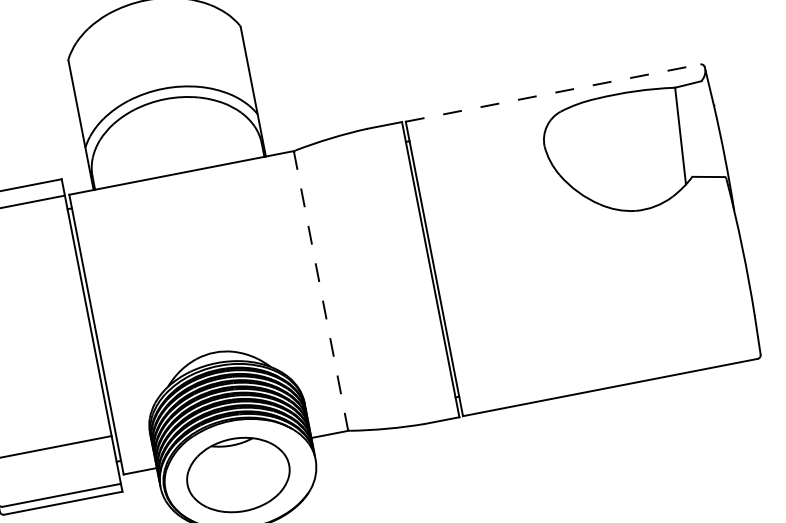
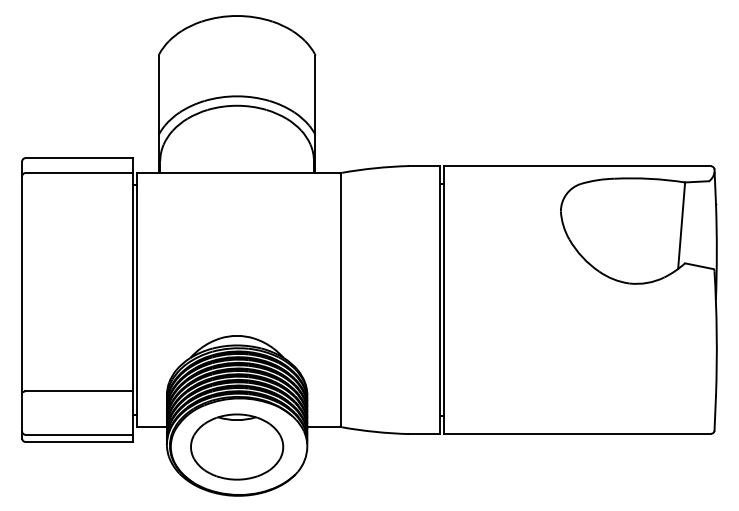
line: (553, 93) -> (577, 166), dashed -> solid
line: (320, 291) -> (340, 300), dashed -> solid

